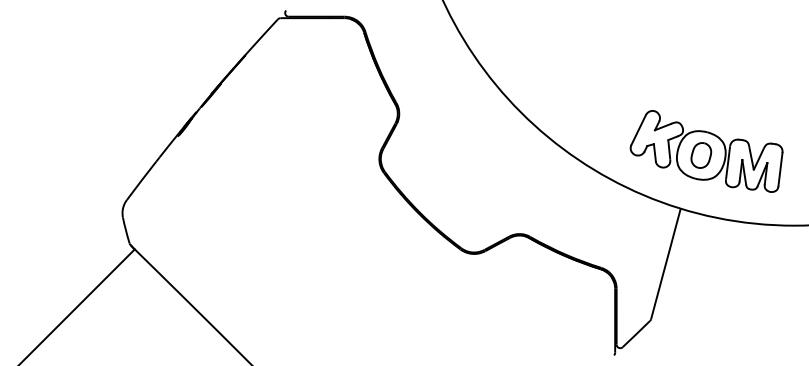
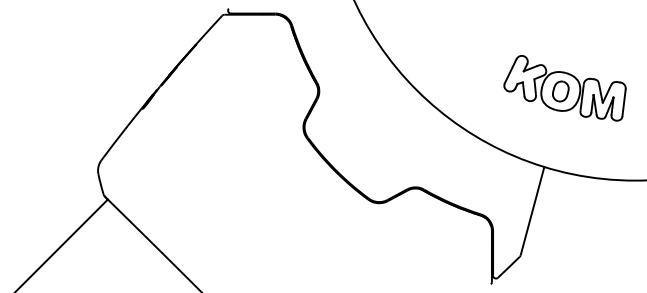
part: (705, 151) -> (564, 88), moved

